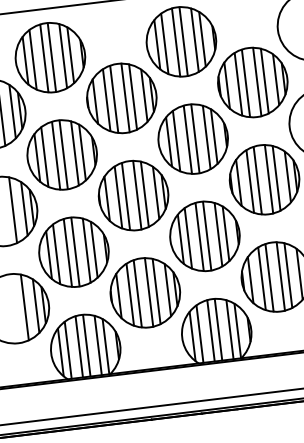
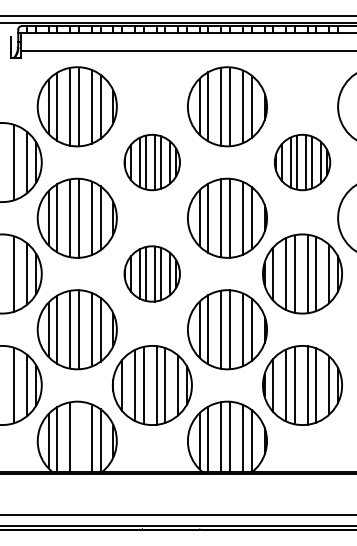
part: (252, 82) -> (302, 162), size x0.7
part: (121, 98) -> (151, 162), size x0.7
part: (132, 195) -> (151, 273), size x0.7
line: (86, 345) -> (78, 436), removed

